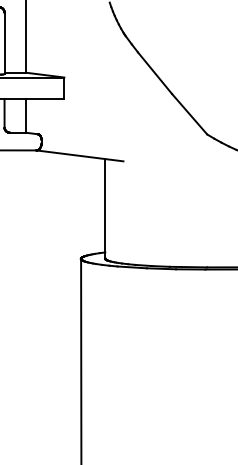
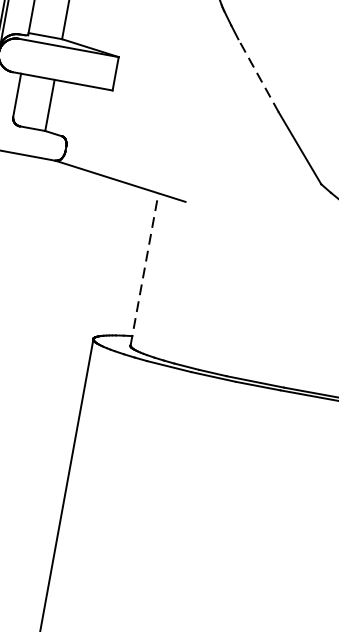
line: (154, 73) -> (257, 76), solid -> dashed
line: (105, 208) -> (144, 268), solid -> dashed

